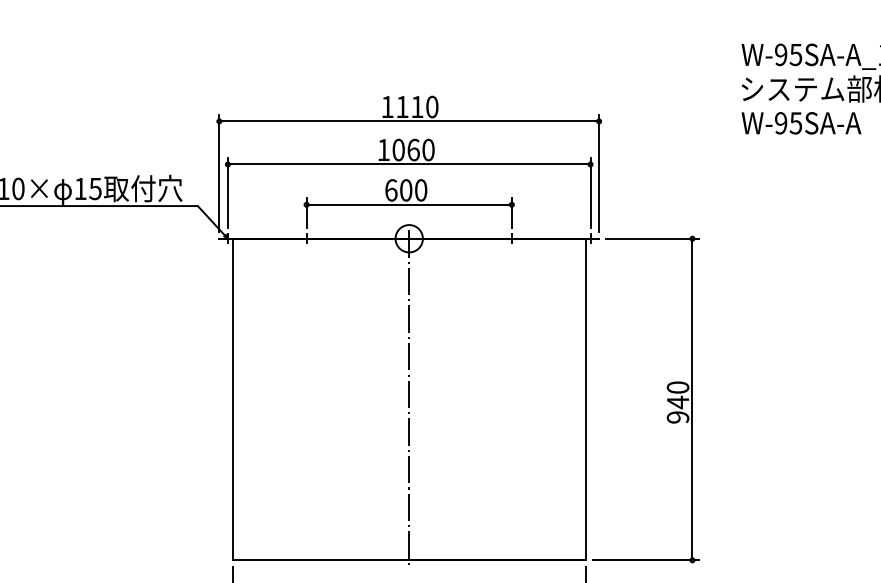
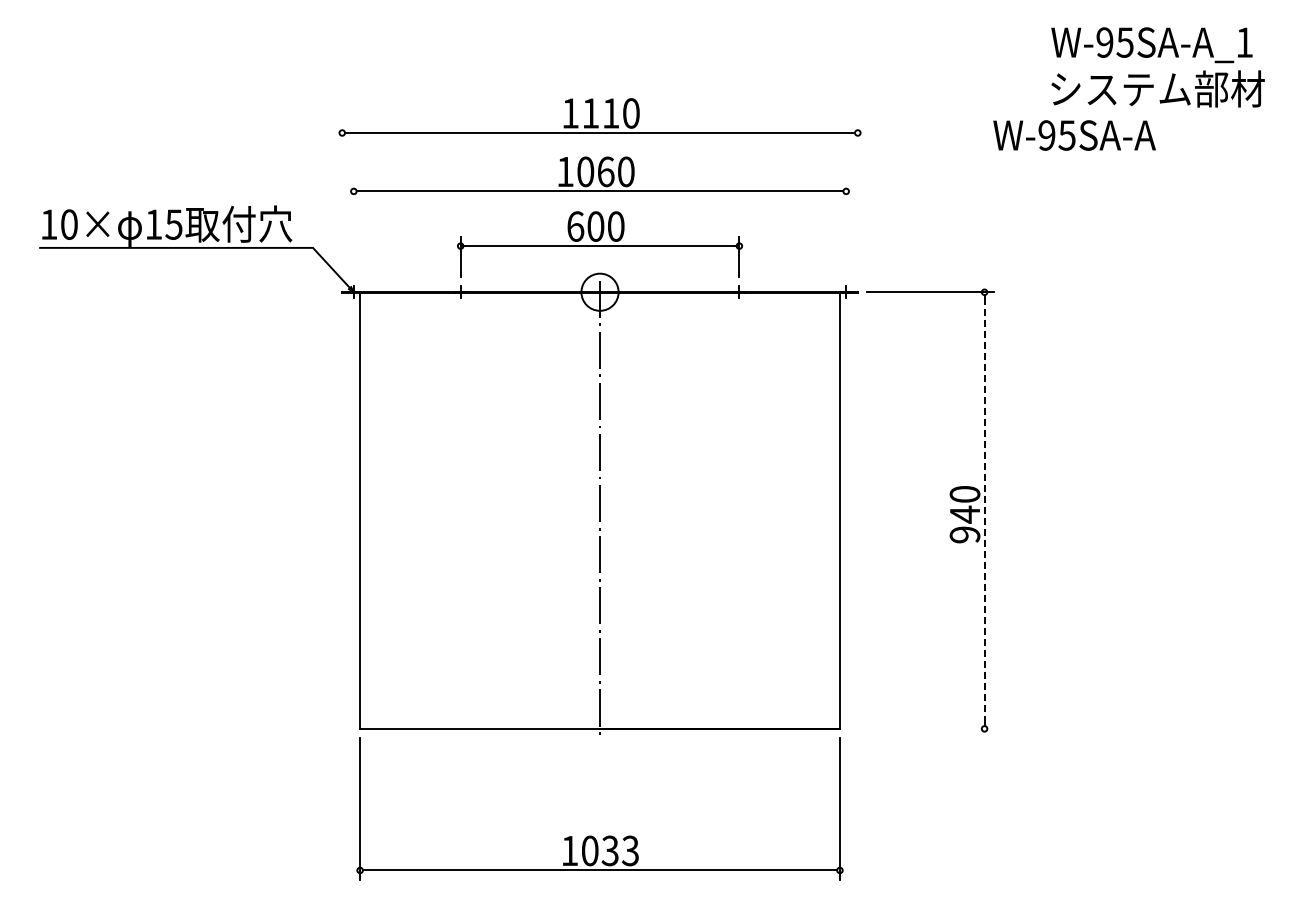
text: (801, 123) -> (1074, 135), moved
line: (219, 172) -> (342, 202), removed
line: (598, 172) -> (857, 202), removed
line: (227, 192) -> (353, 229), removed
line: (590, 192) -> (846, 229), removed
line: (692, 399) -> (984, 510), solid -> dashed
line: (646, 560) -> (921, 728), removed

